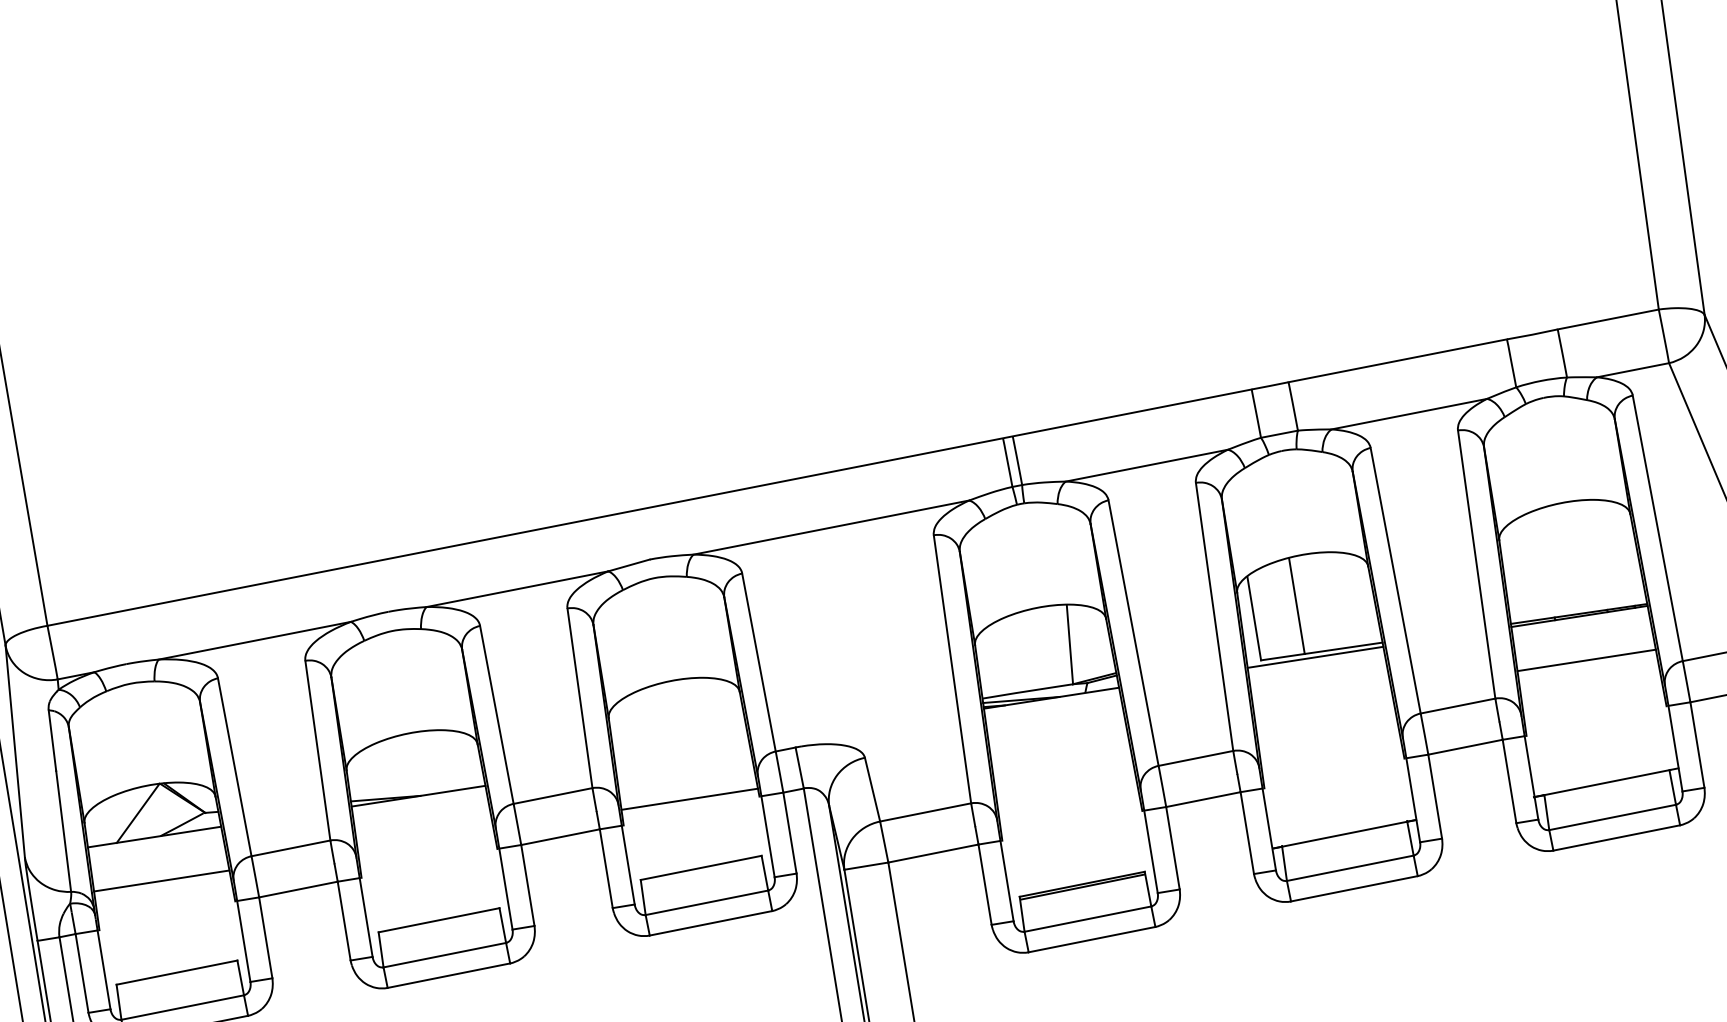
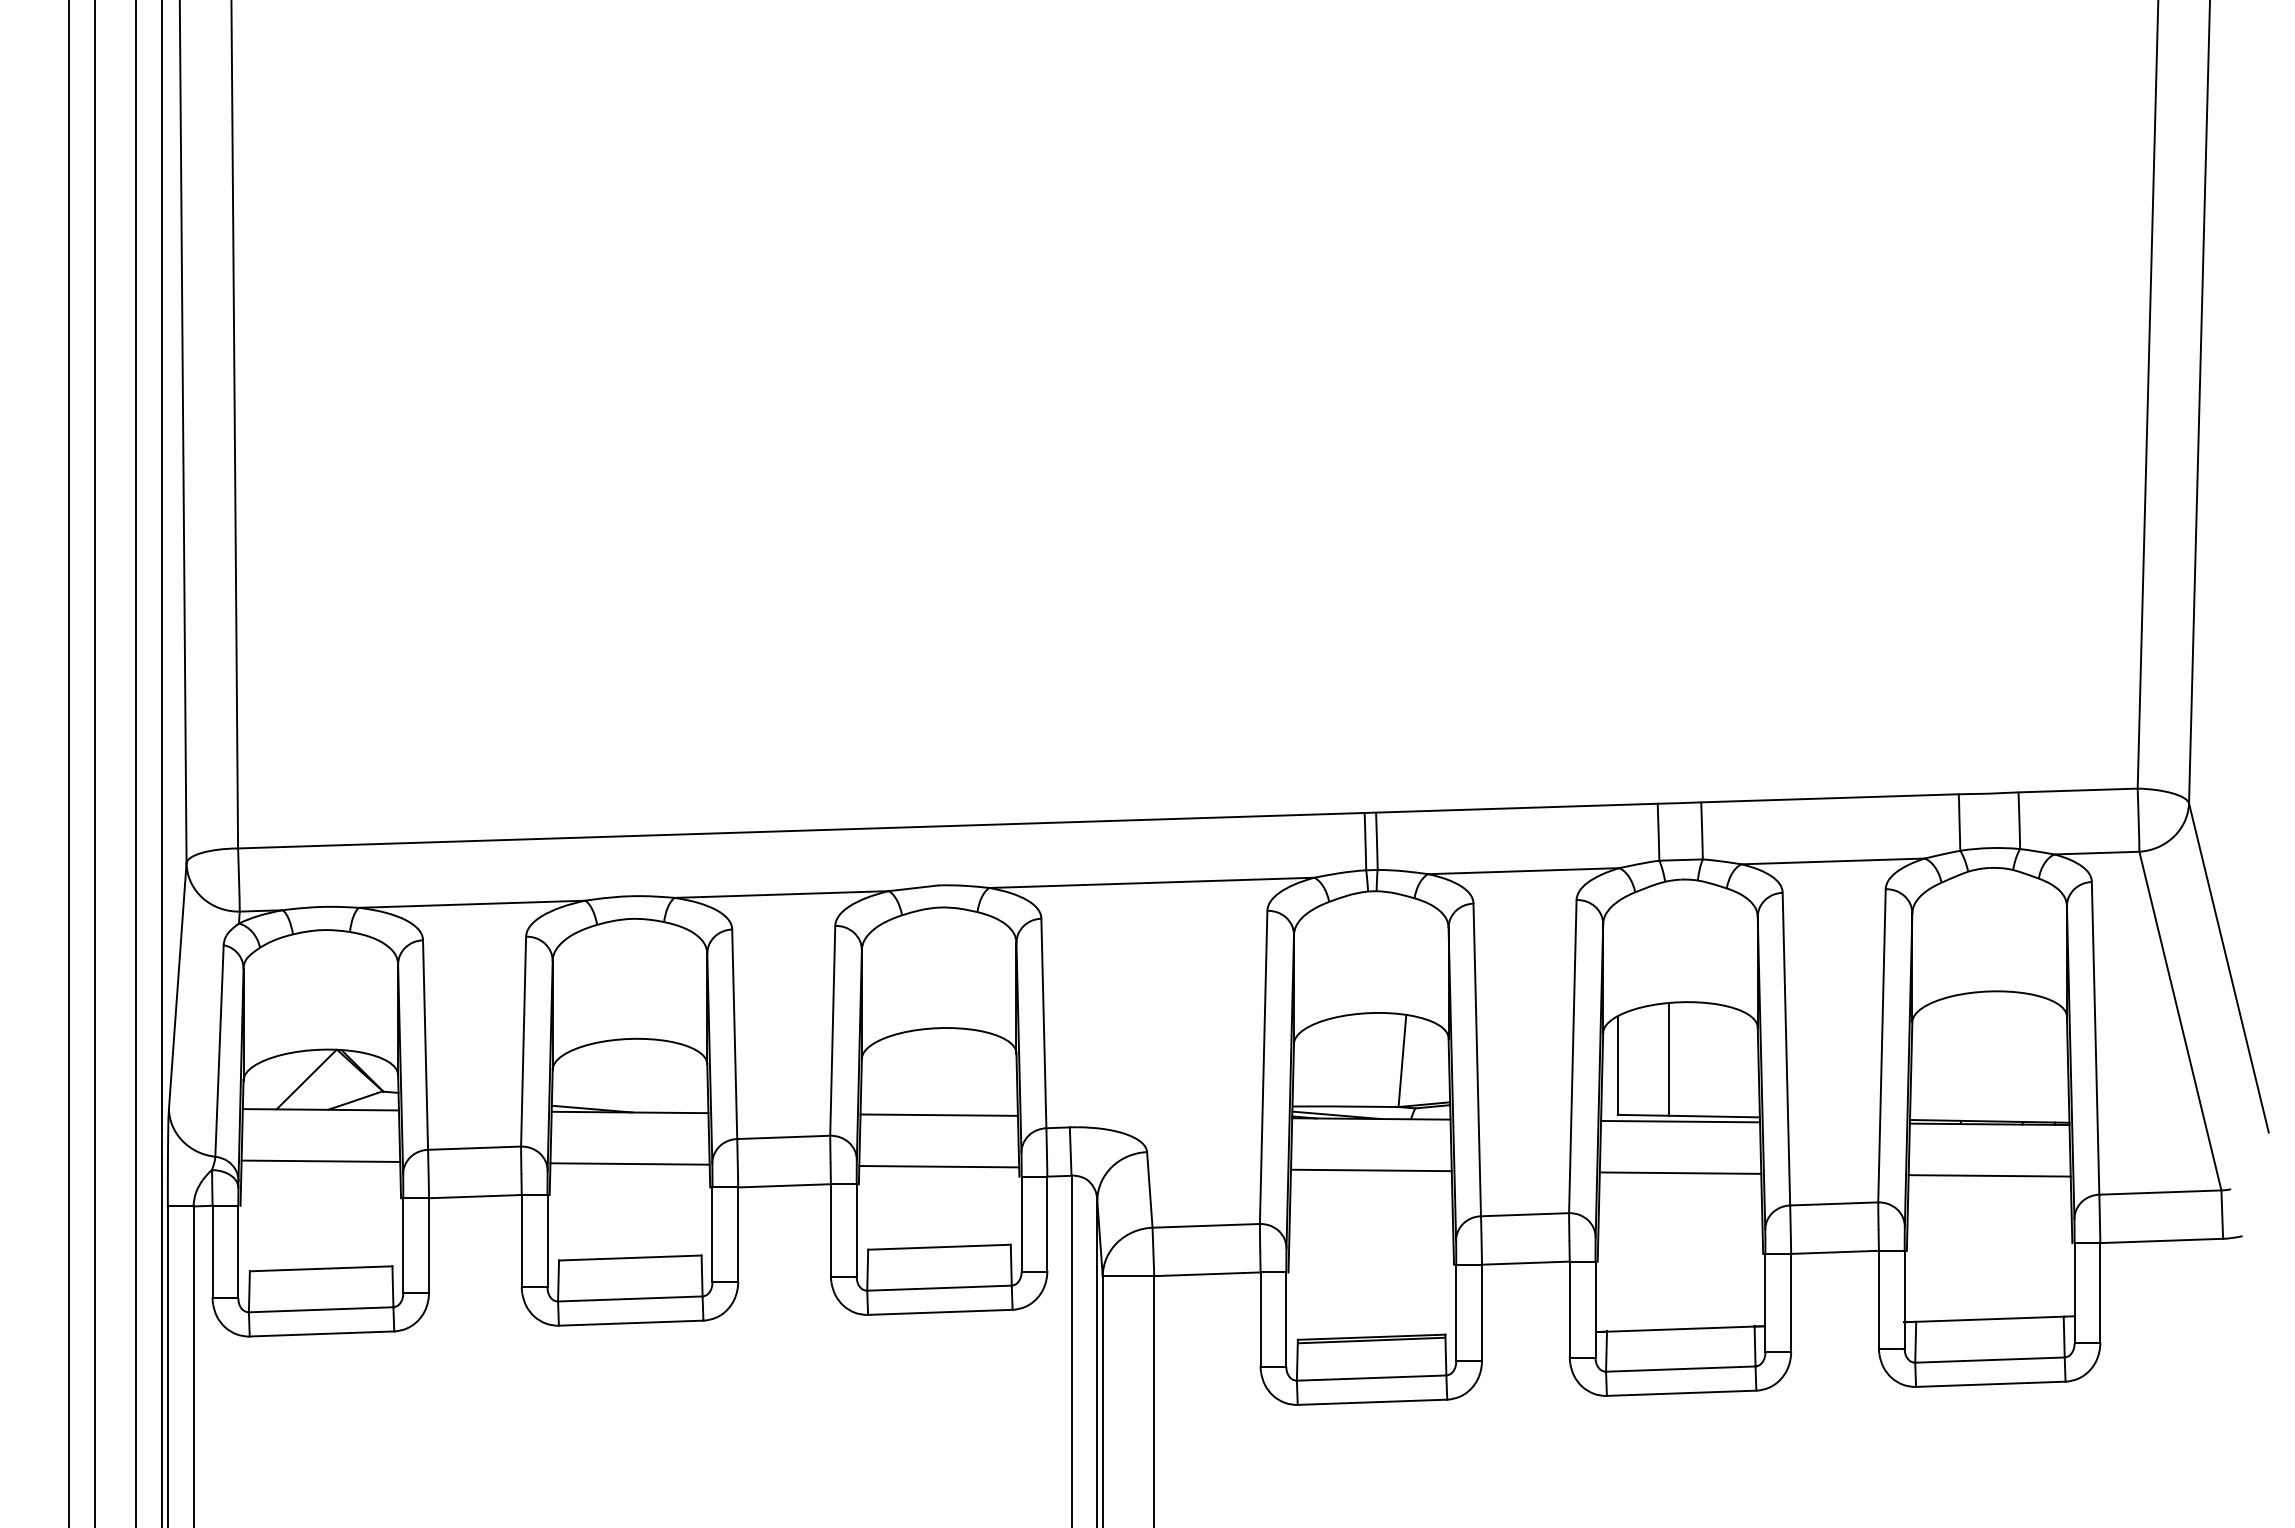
line: (1322, 700) -> (1680, 1172), added
line: (1058, 742) -> (1371, 1170), added
line: (681, 754) -> (938, 1114), added
line: (425, 839) -> (629, 1163), added

